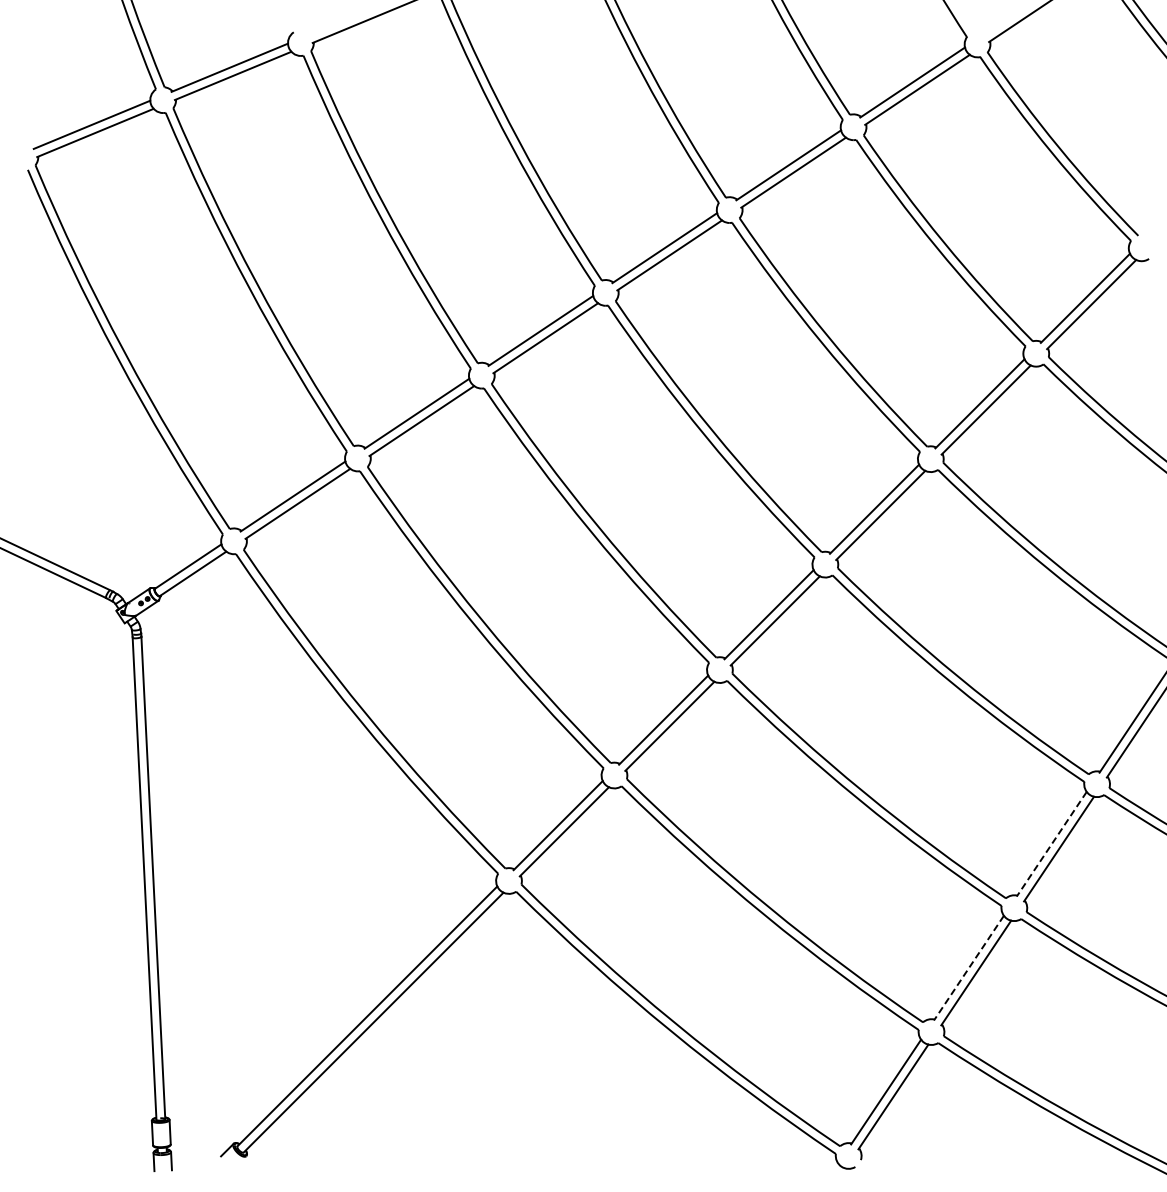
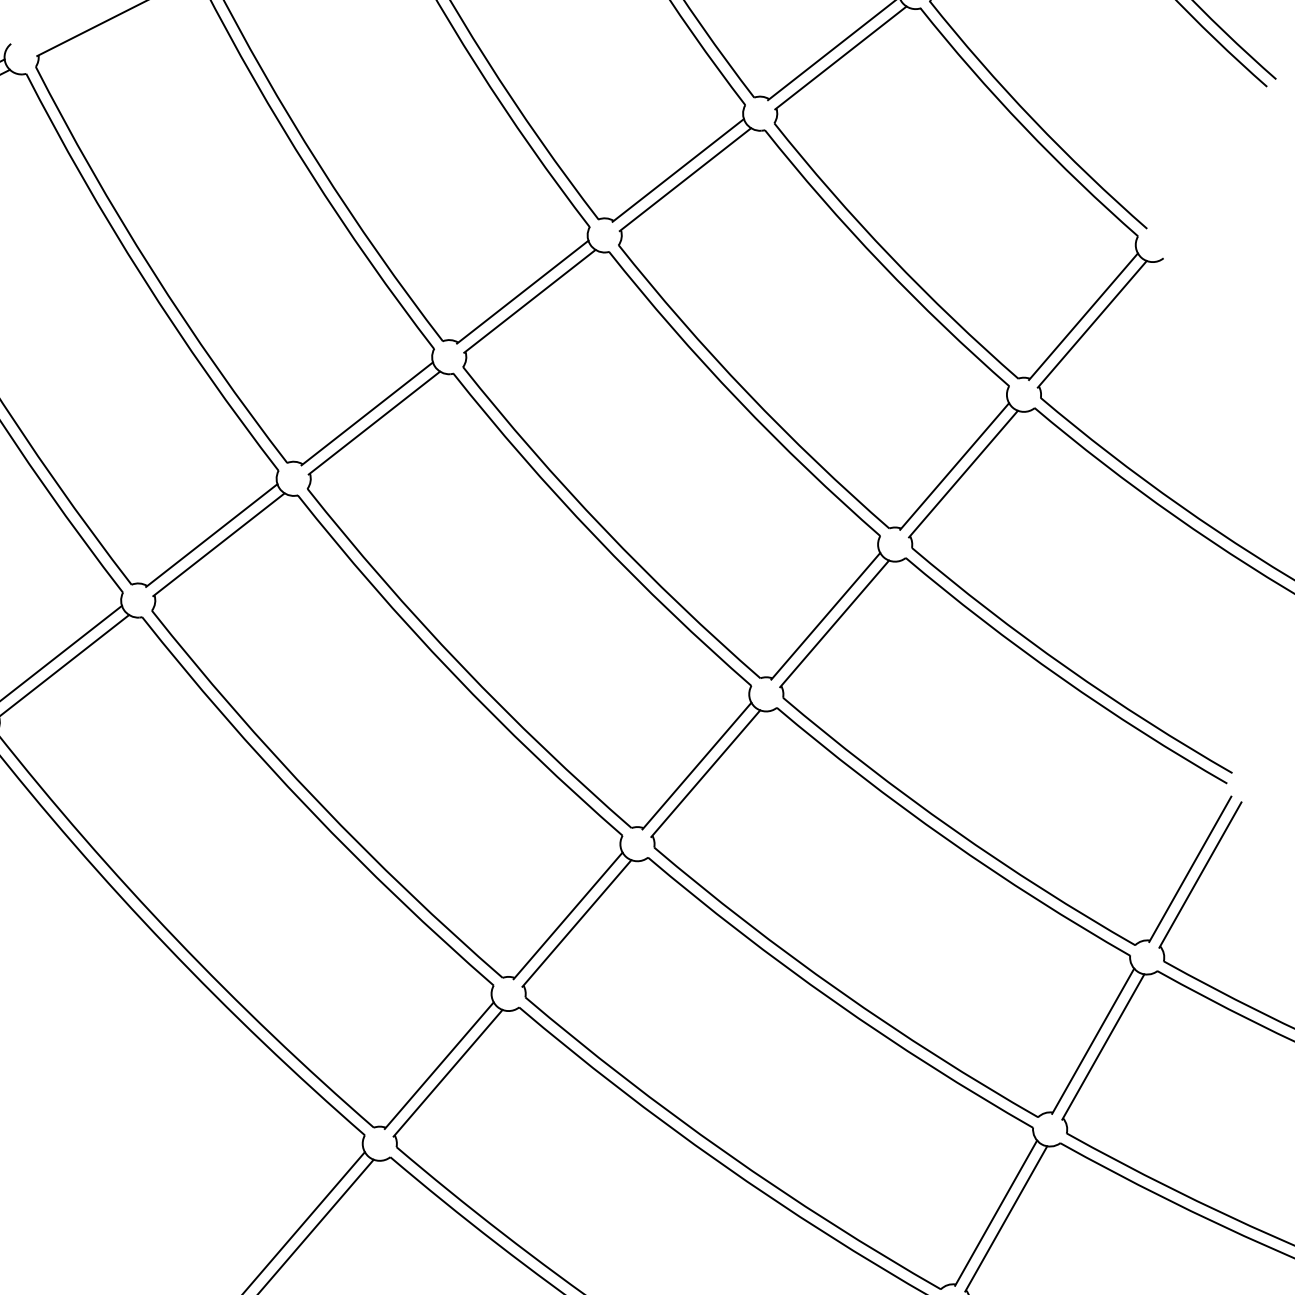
line: (1051, 844) -> (1092, 1041), dashed -> solid
line: (968, 968) -> (995, 1213), dashed -> solid

